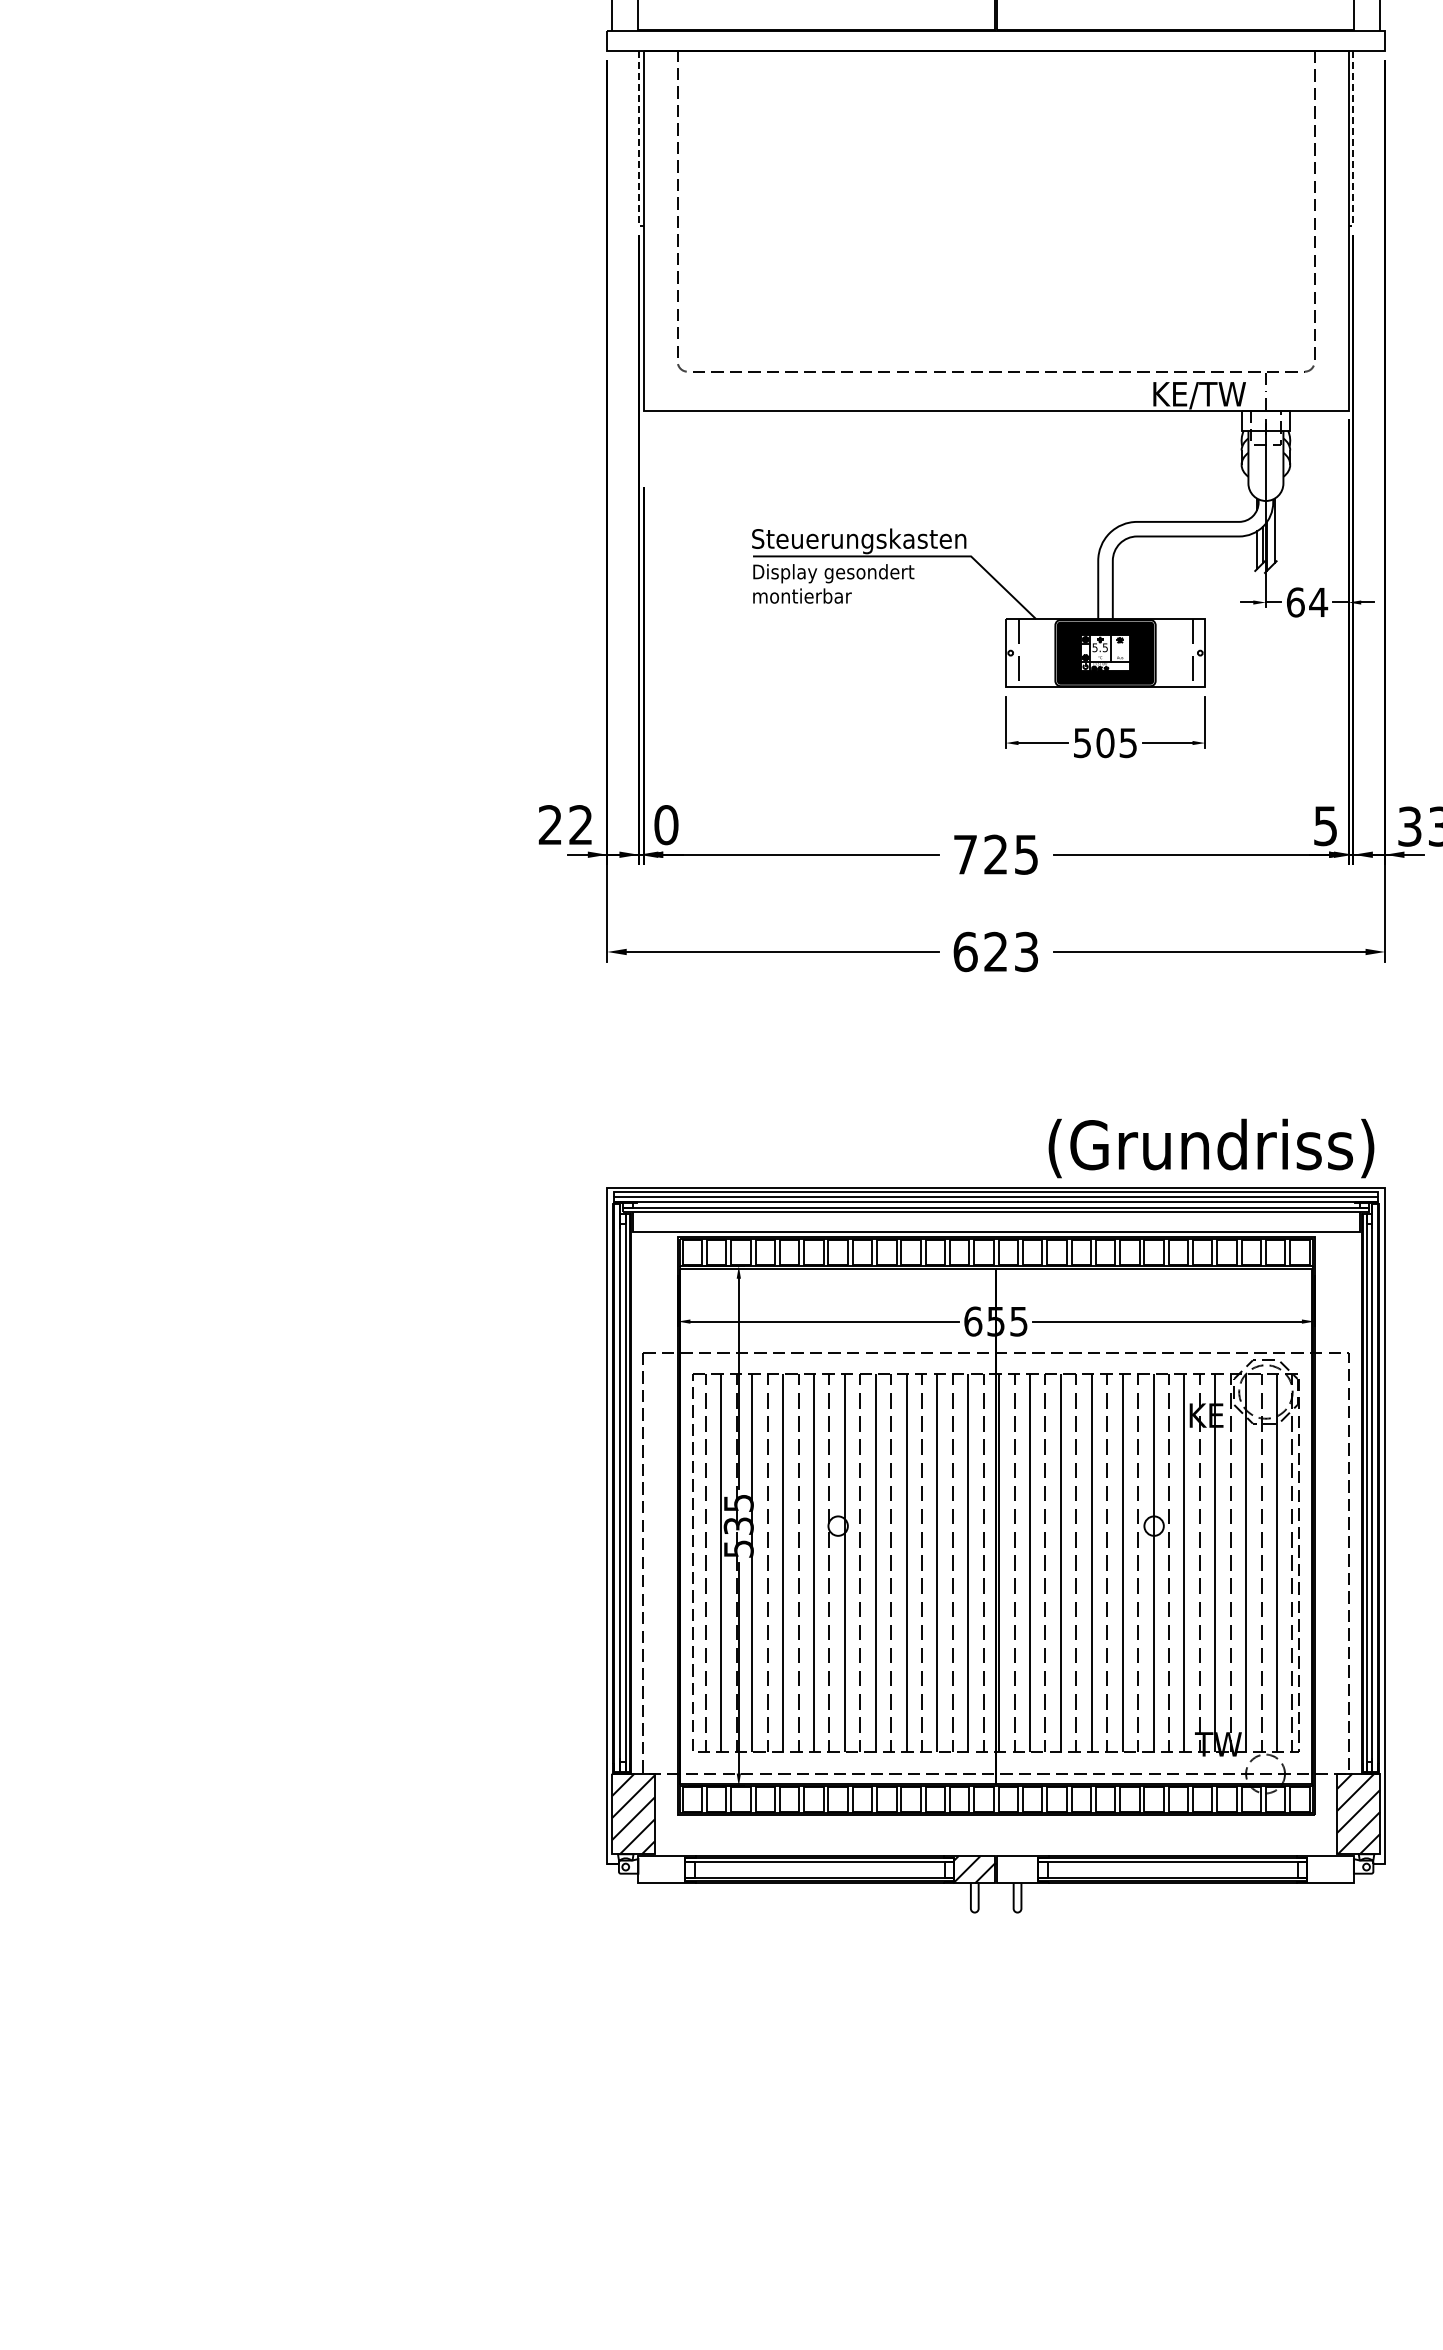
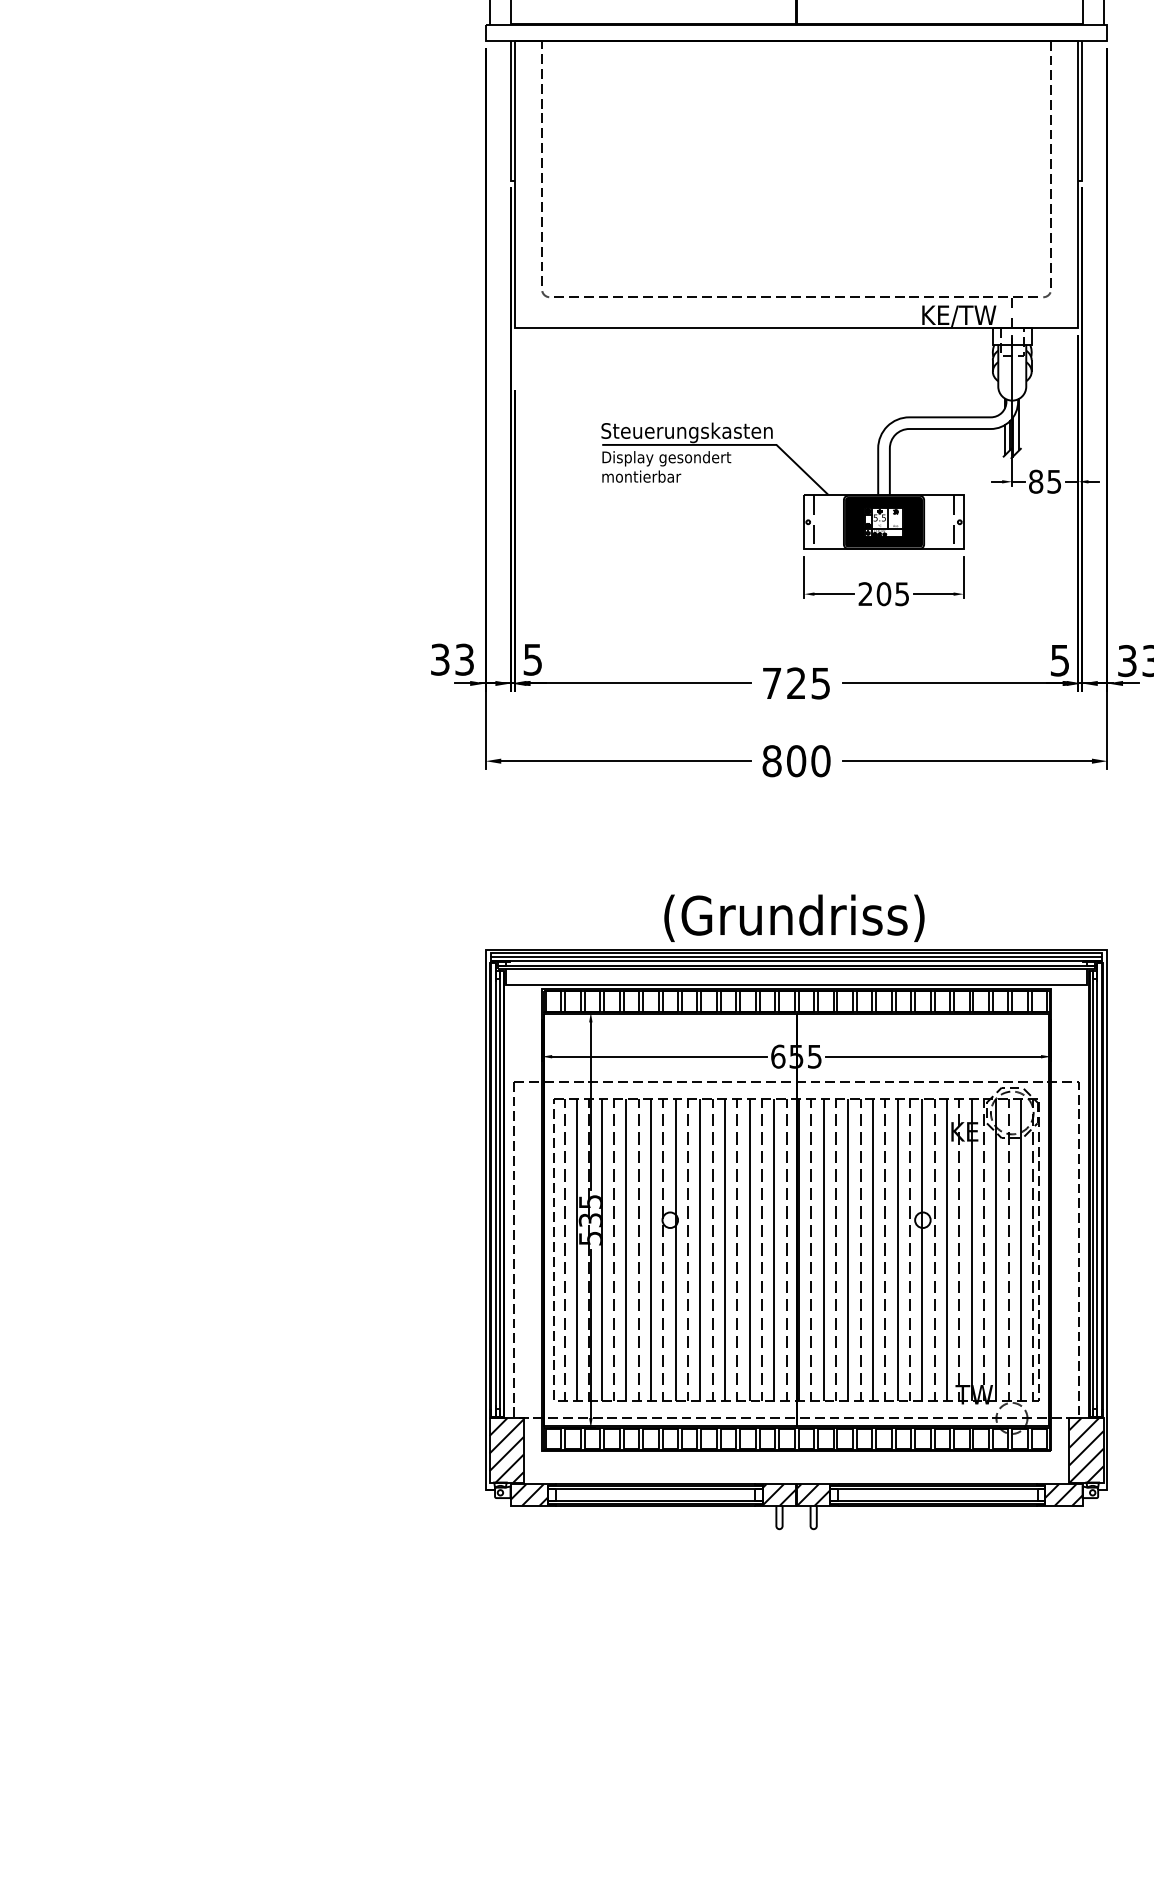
line: (638, 141) -> (510, 113), dashed -> solid
line: (1353, 141) -> (1082, 113), dashed -> solid
text: (1307, 602) -> (1045, 481), 64 -> 85
text: (1081, 743) -> (864, 594), 505 -> 205
text: (565, 825) -> (452, 660), 22 -> 33
text: (666, 825) -> (533, 660), 0 -> 5
text: (995, 951) -> (796, 760), 623 -> 800
text: (1211, 1148) -> (794, 918), moved
hatch: (661, 1869) -> (529, 1494), added
hatch: (1017, 1869) -> (813, 1494), added
hatch: (1330, 1869) -> (1063, 1494), added

